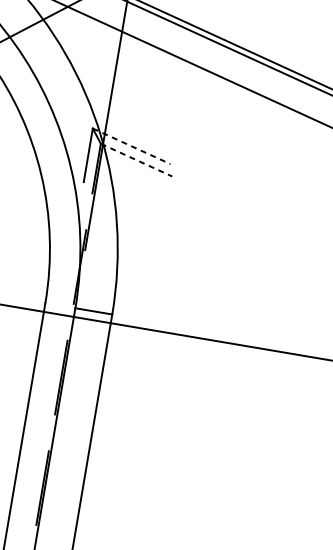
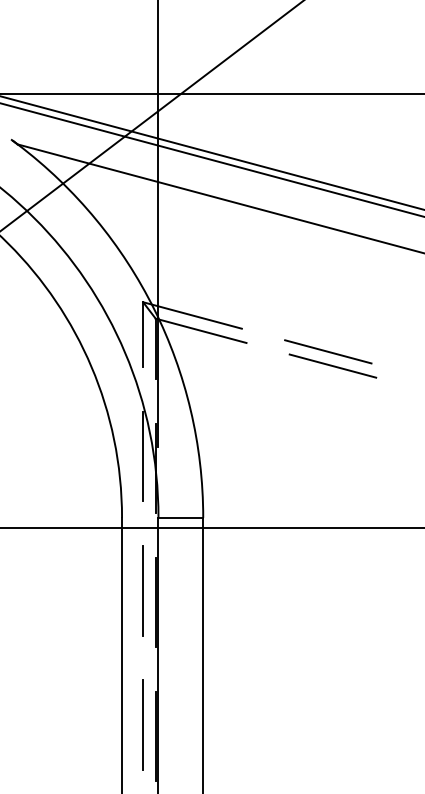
line: (132, 146) -> (193, 315), dashed -> solid
line: (136, 159) -> (201, 330), dashed -> solid
line: (238, 194) -> (328, 351), added
line: (239, 207) -> (332, 365), added
line: (71, 255) -> (143, 456), added
line: (52, 366) -> (143, 590), added
line: (34, 476) -> (143, 724), added

